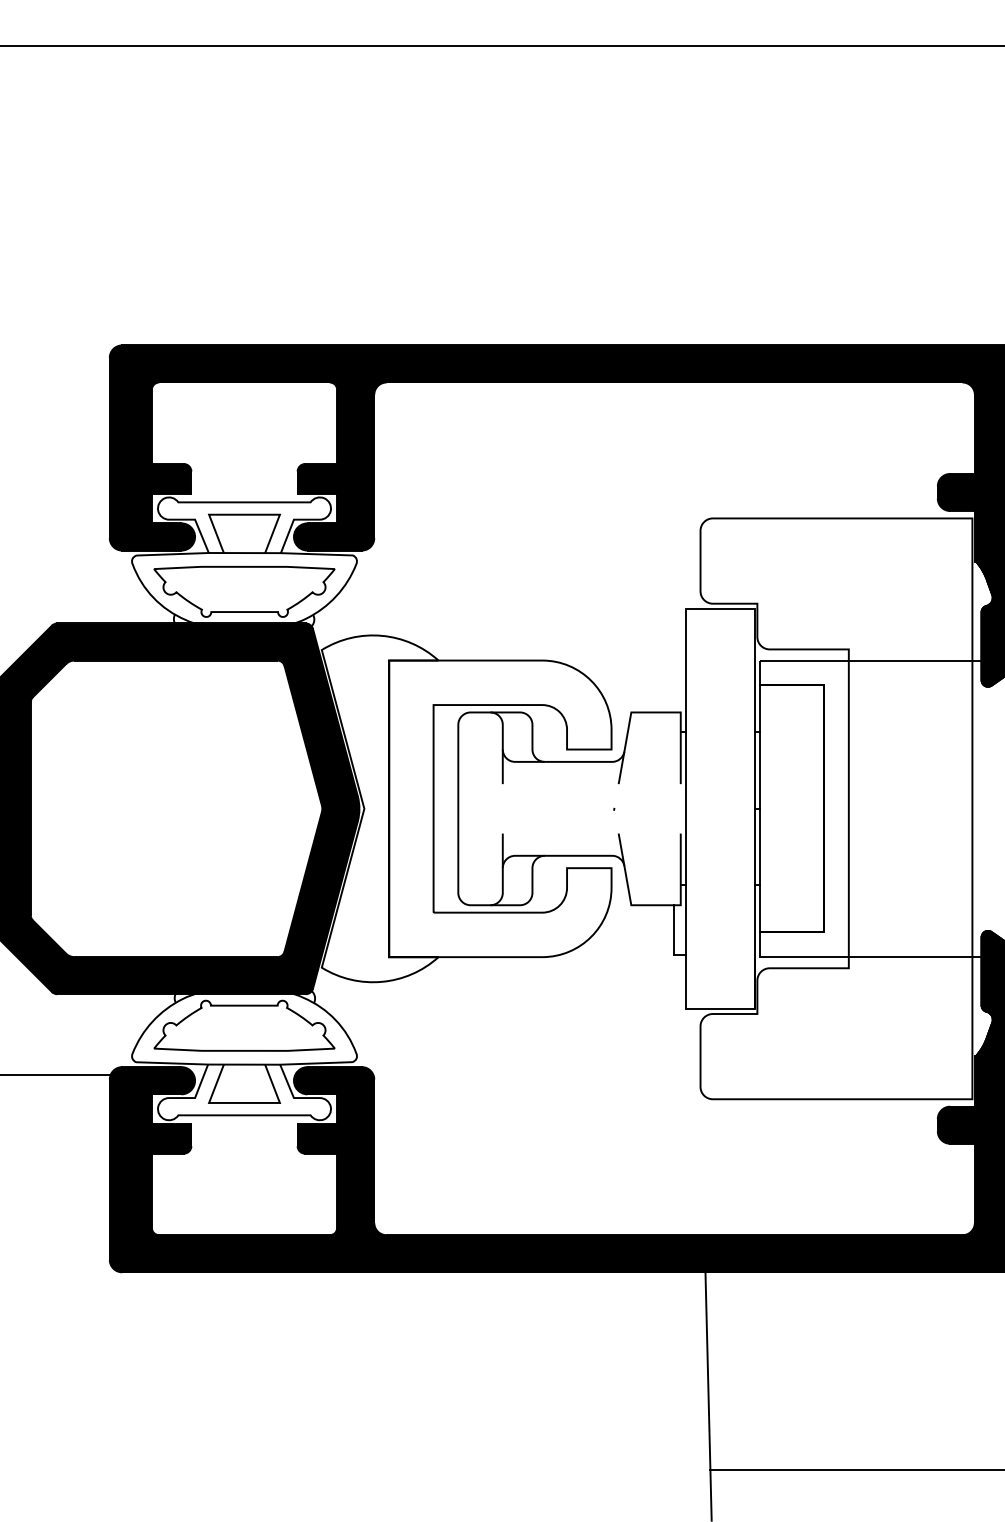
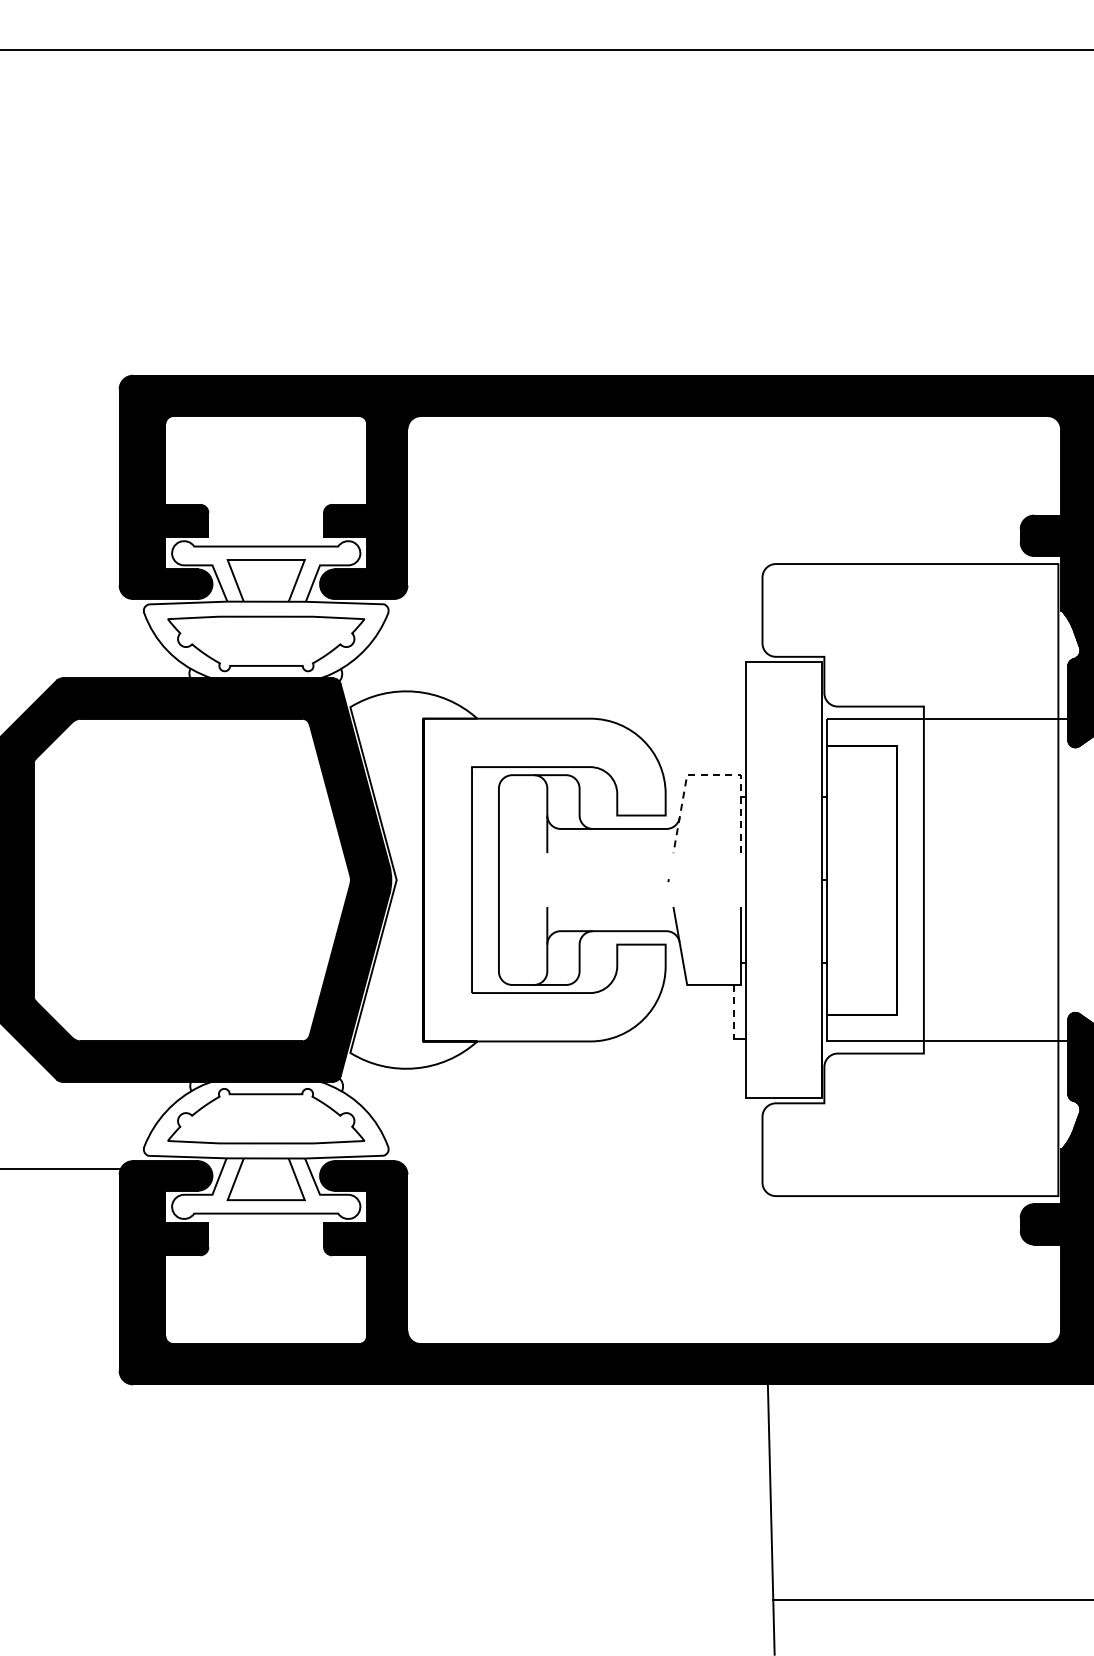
line: (655, 712) -> (713, 775), solid -> dashed
line: (673, 929) -> (733, 1011), solid -> dashed

